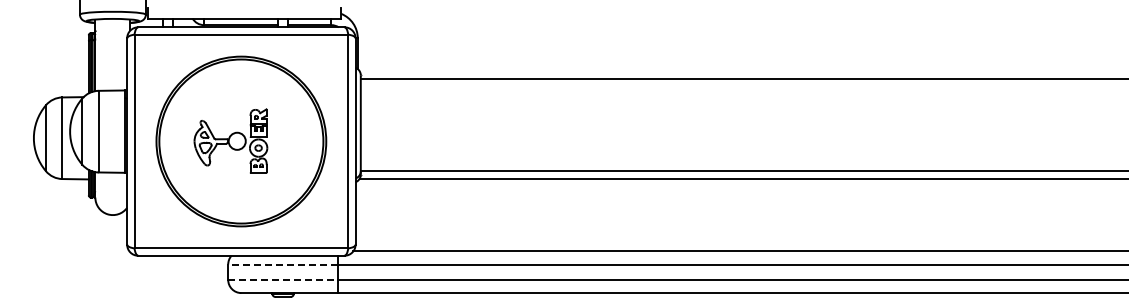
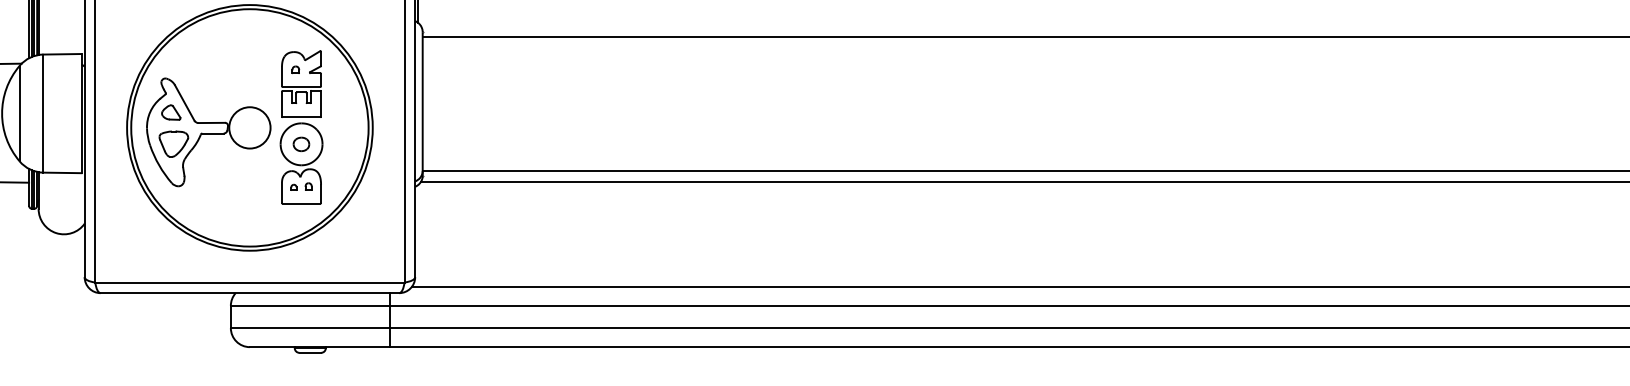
part: (230, 140) -> (234, 126), size x1.67
line: (283, 264) -> (310, 305), dashed -> solid
line: (283, 279) -> (310, 327), dashed -> solid

